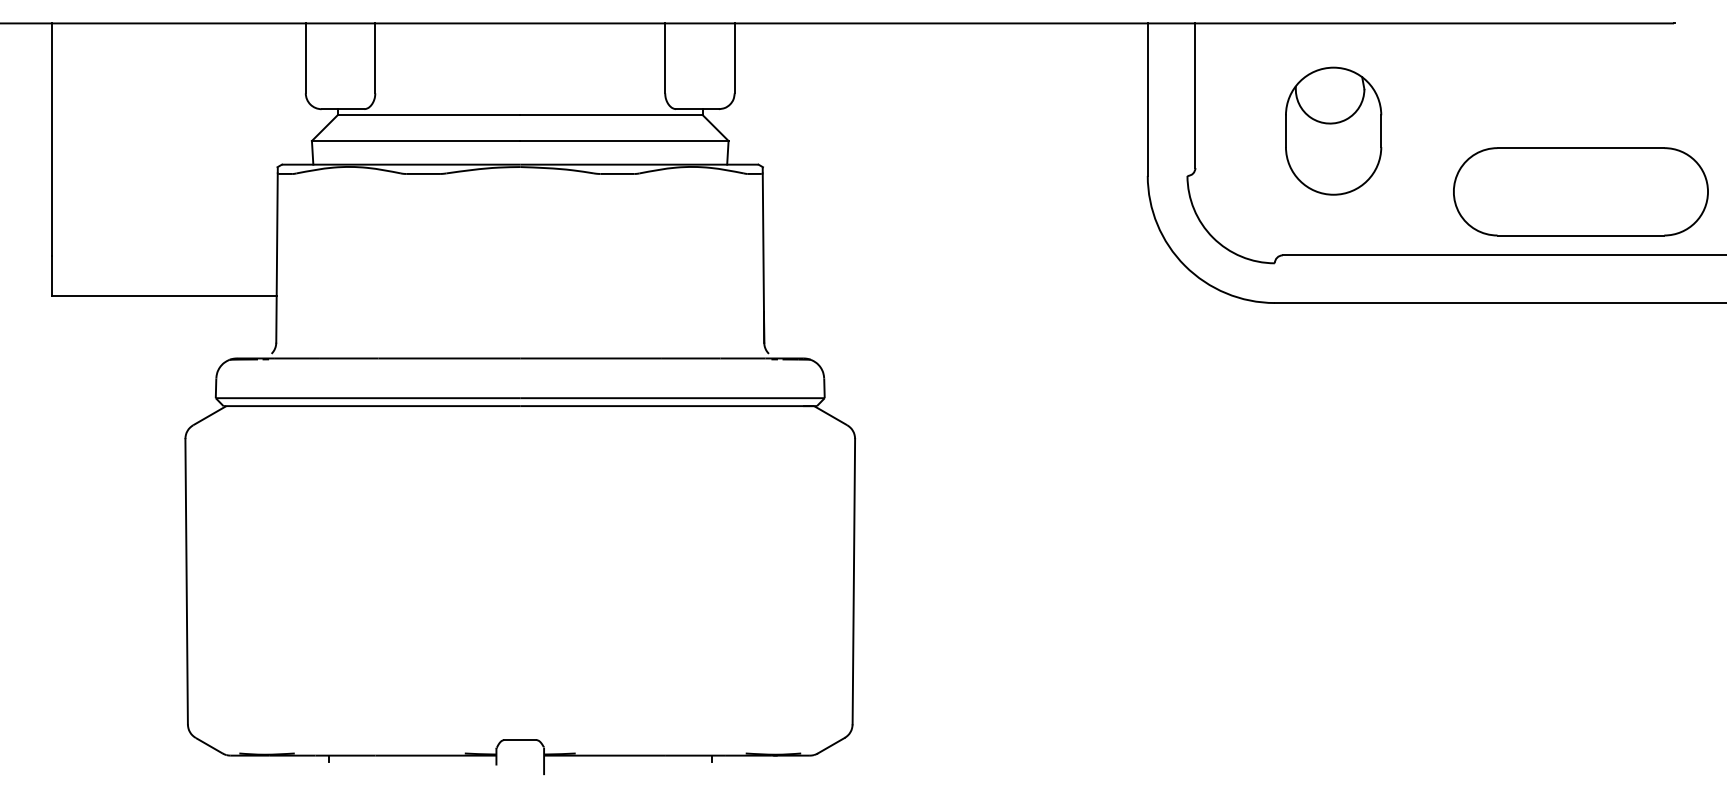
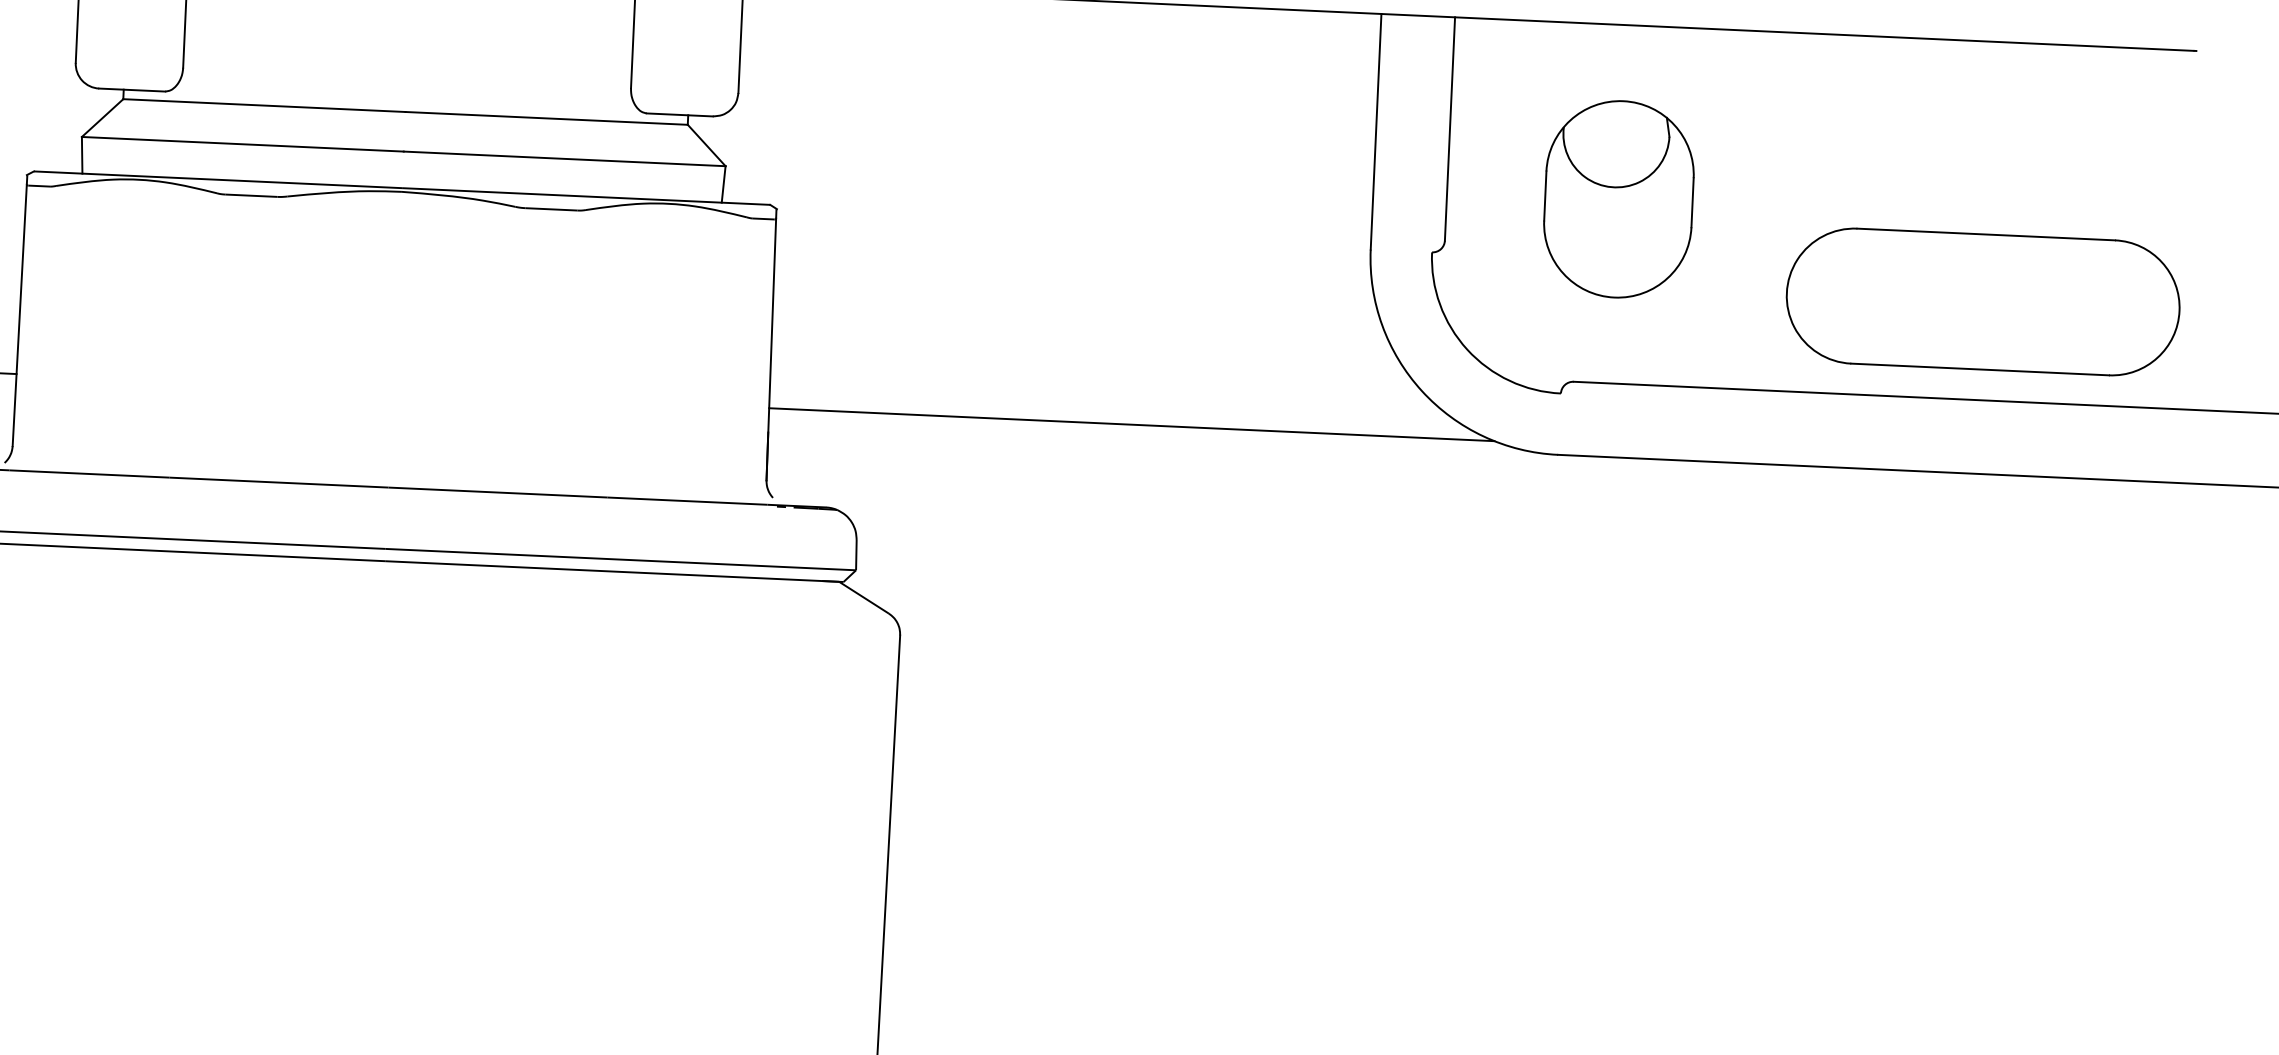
part: (1333, 130) -> (1618, 198), moved
part: (1580, 191) -> (1982, 301), moved
line: (998, 296) -> (1131, 425), added

